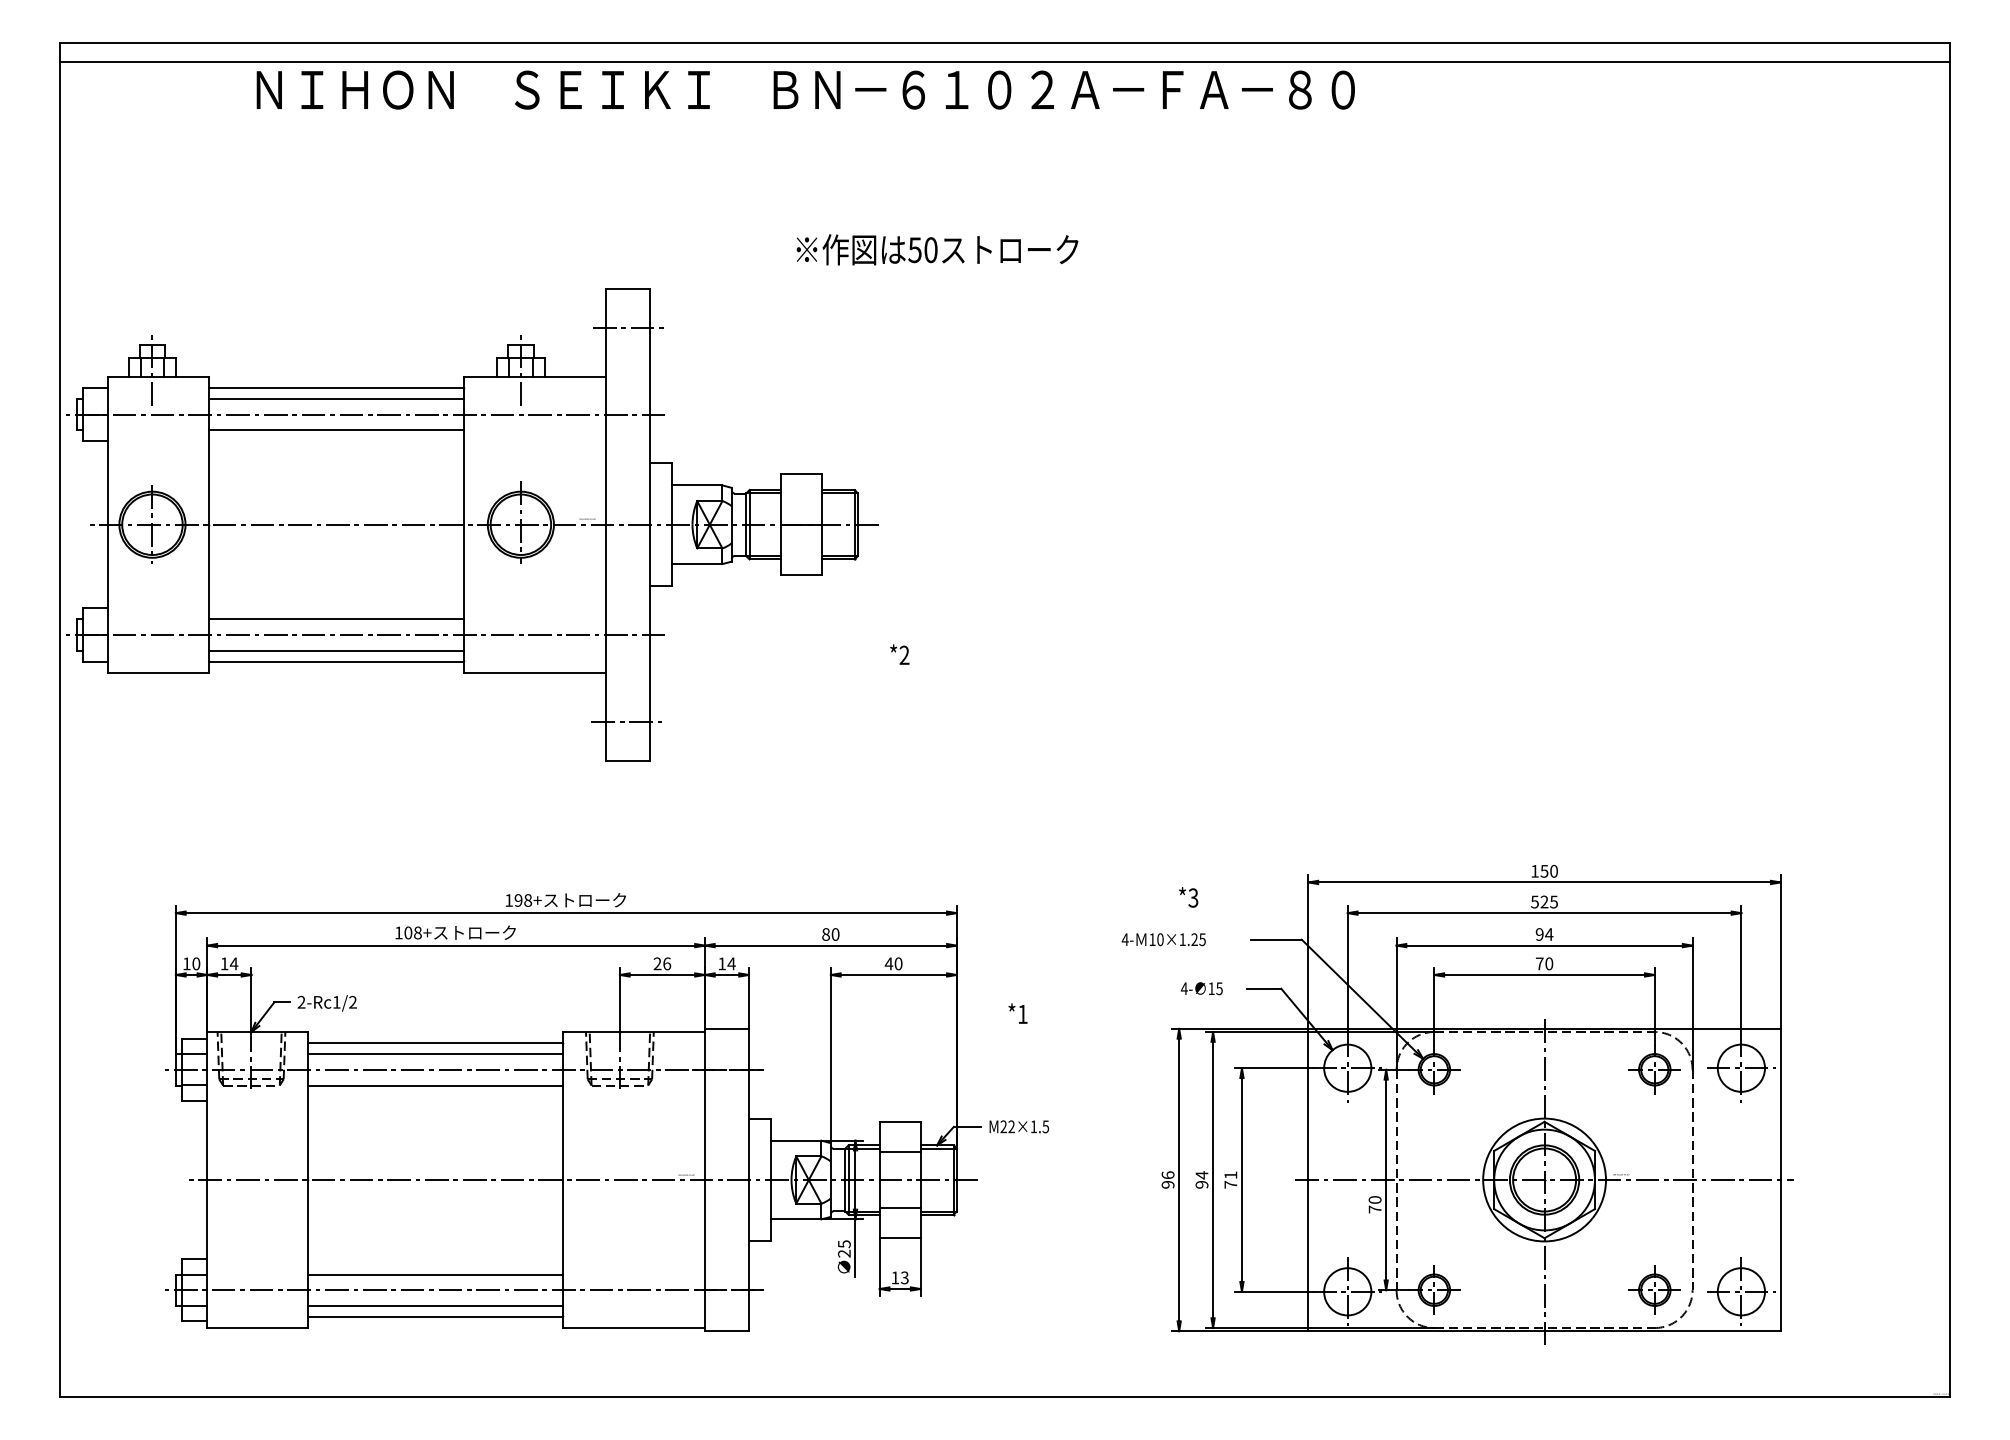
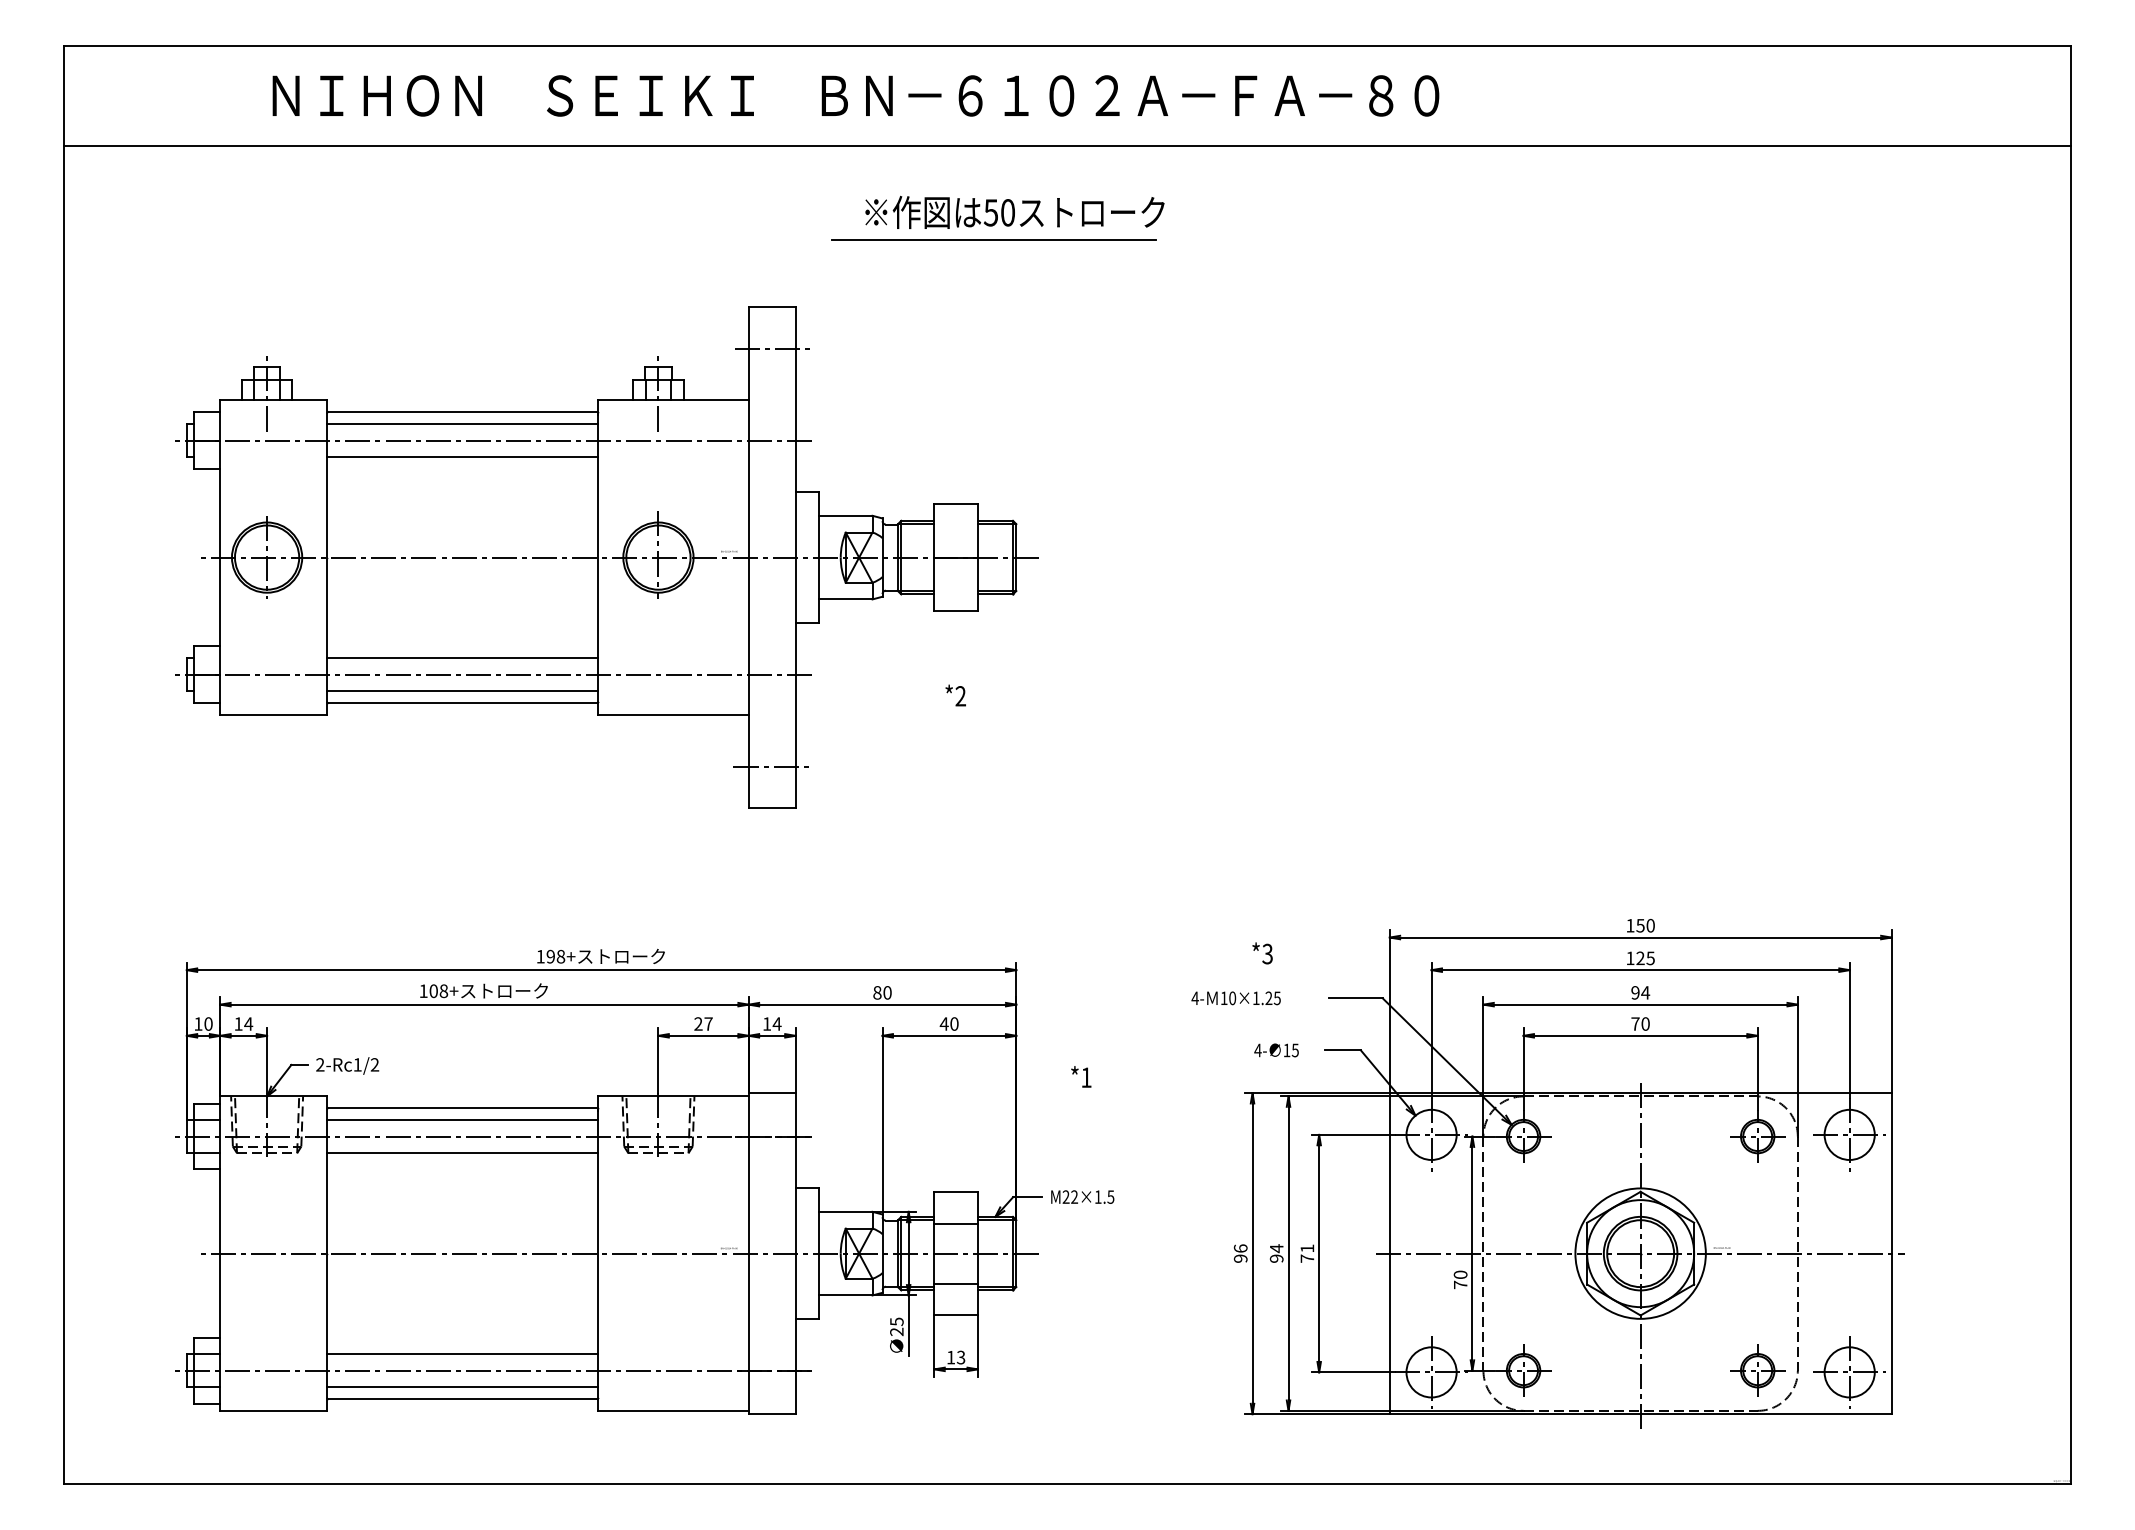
line: (1004, 62) -> (1066, 146), moved
line: (935, 225) -> (993, 239), added
text: (937, 249) -> (1014, 212), moved
part: (472, 524) -> (607, 557), moved
text: (1534, 901) -> (1629, 957), 525 -> 125
text: (667, 963) -> (709, 1023), 26 -> 27

